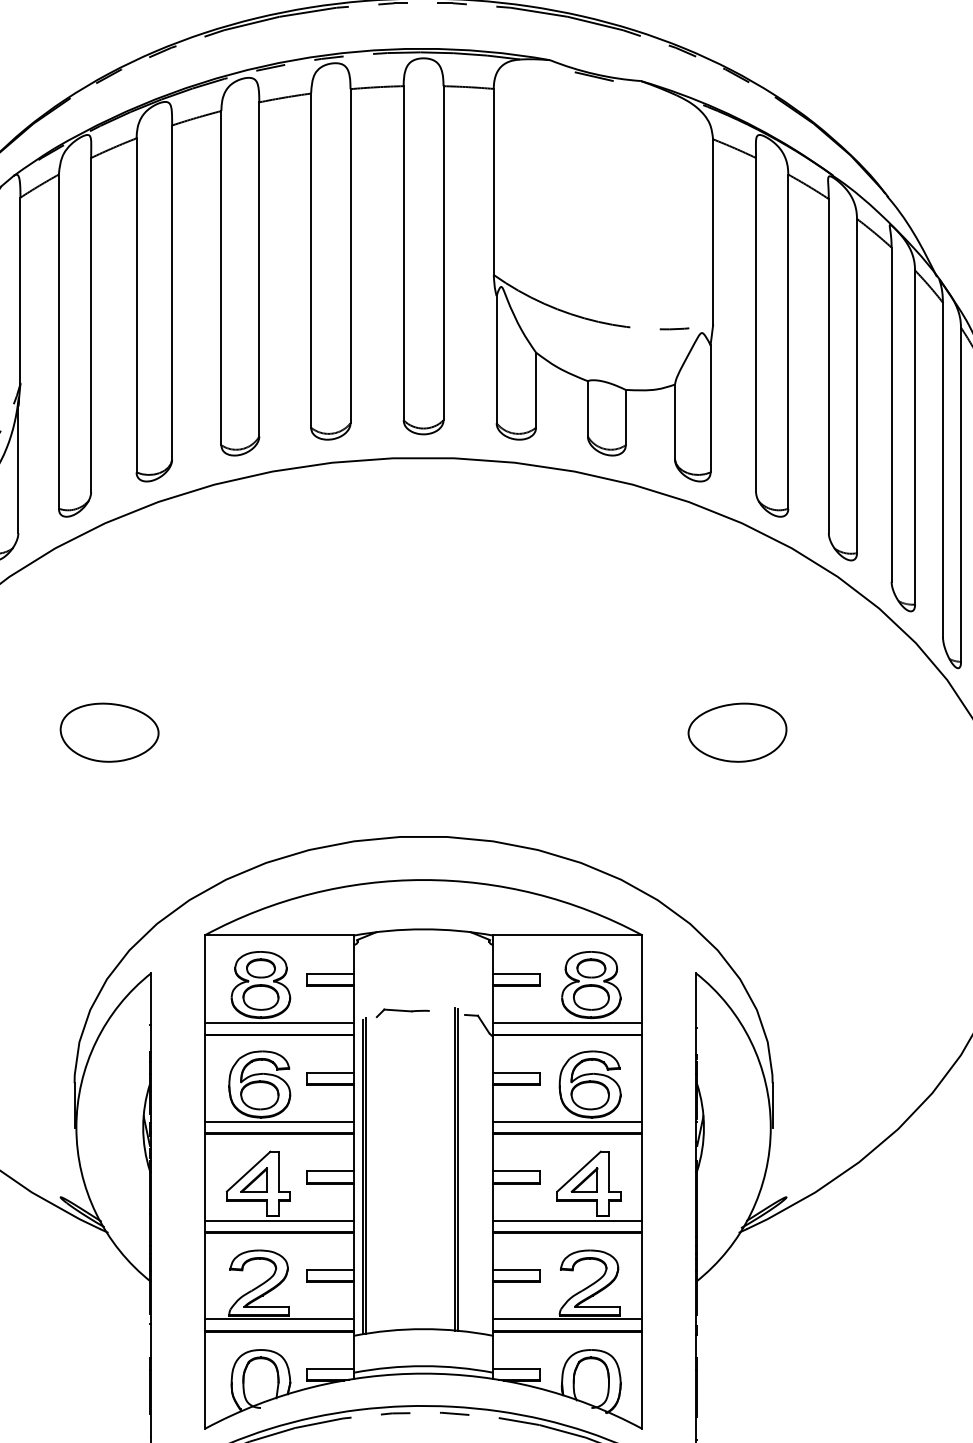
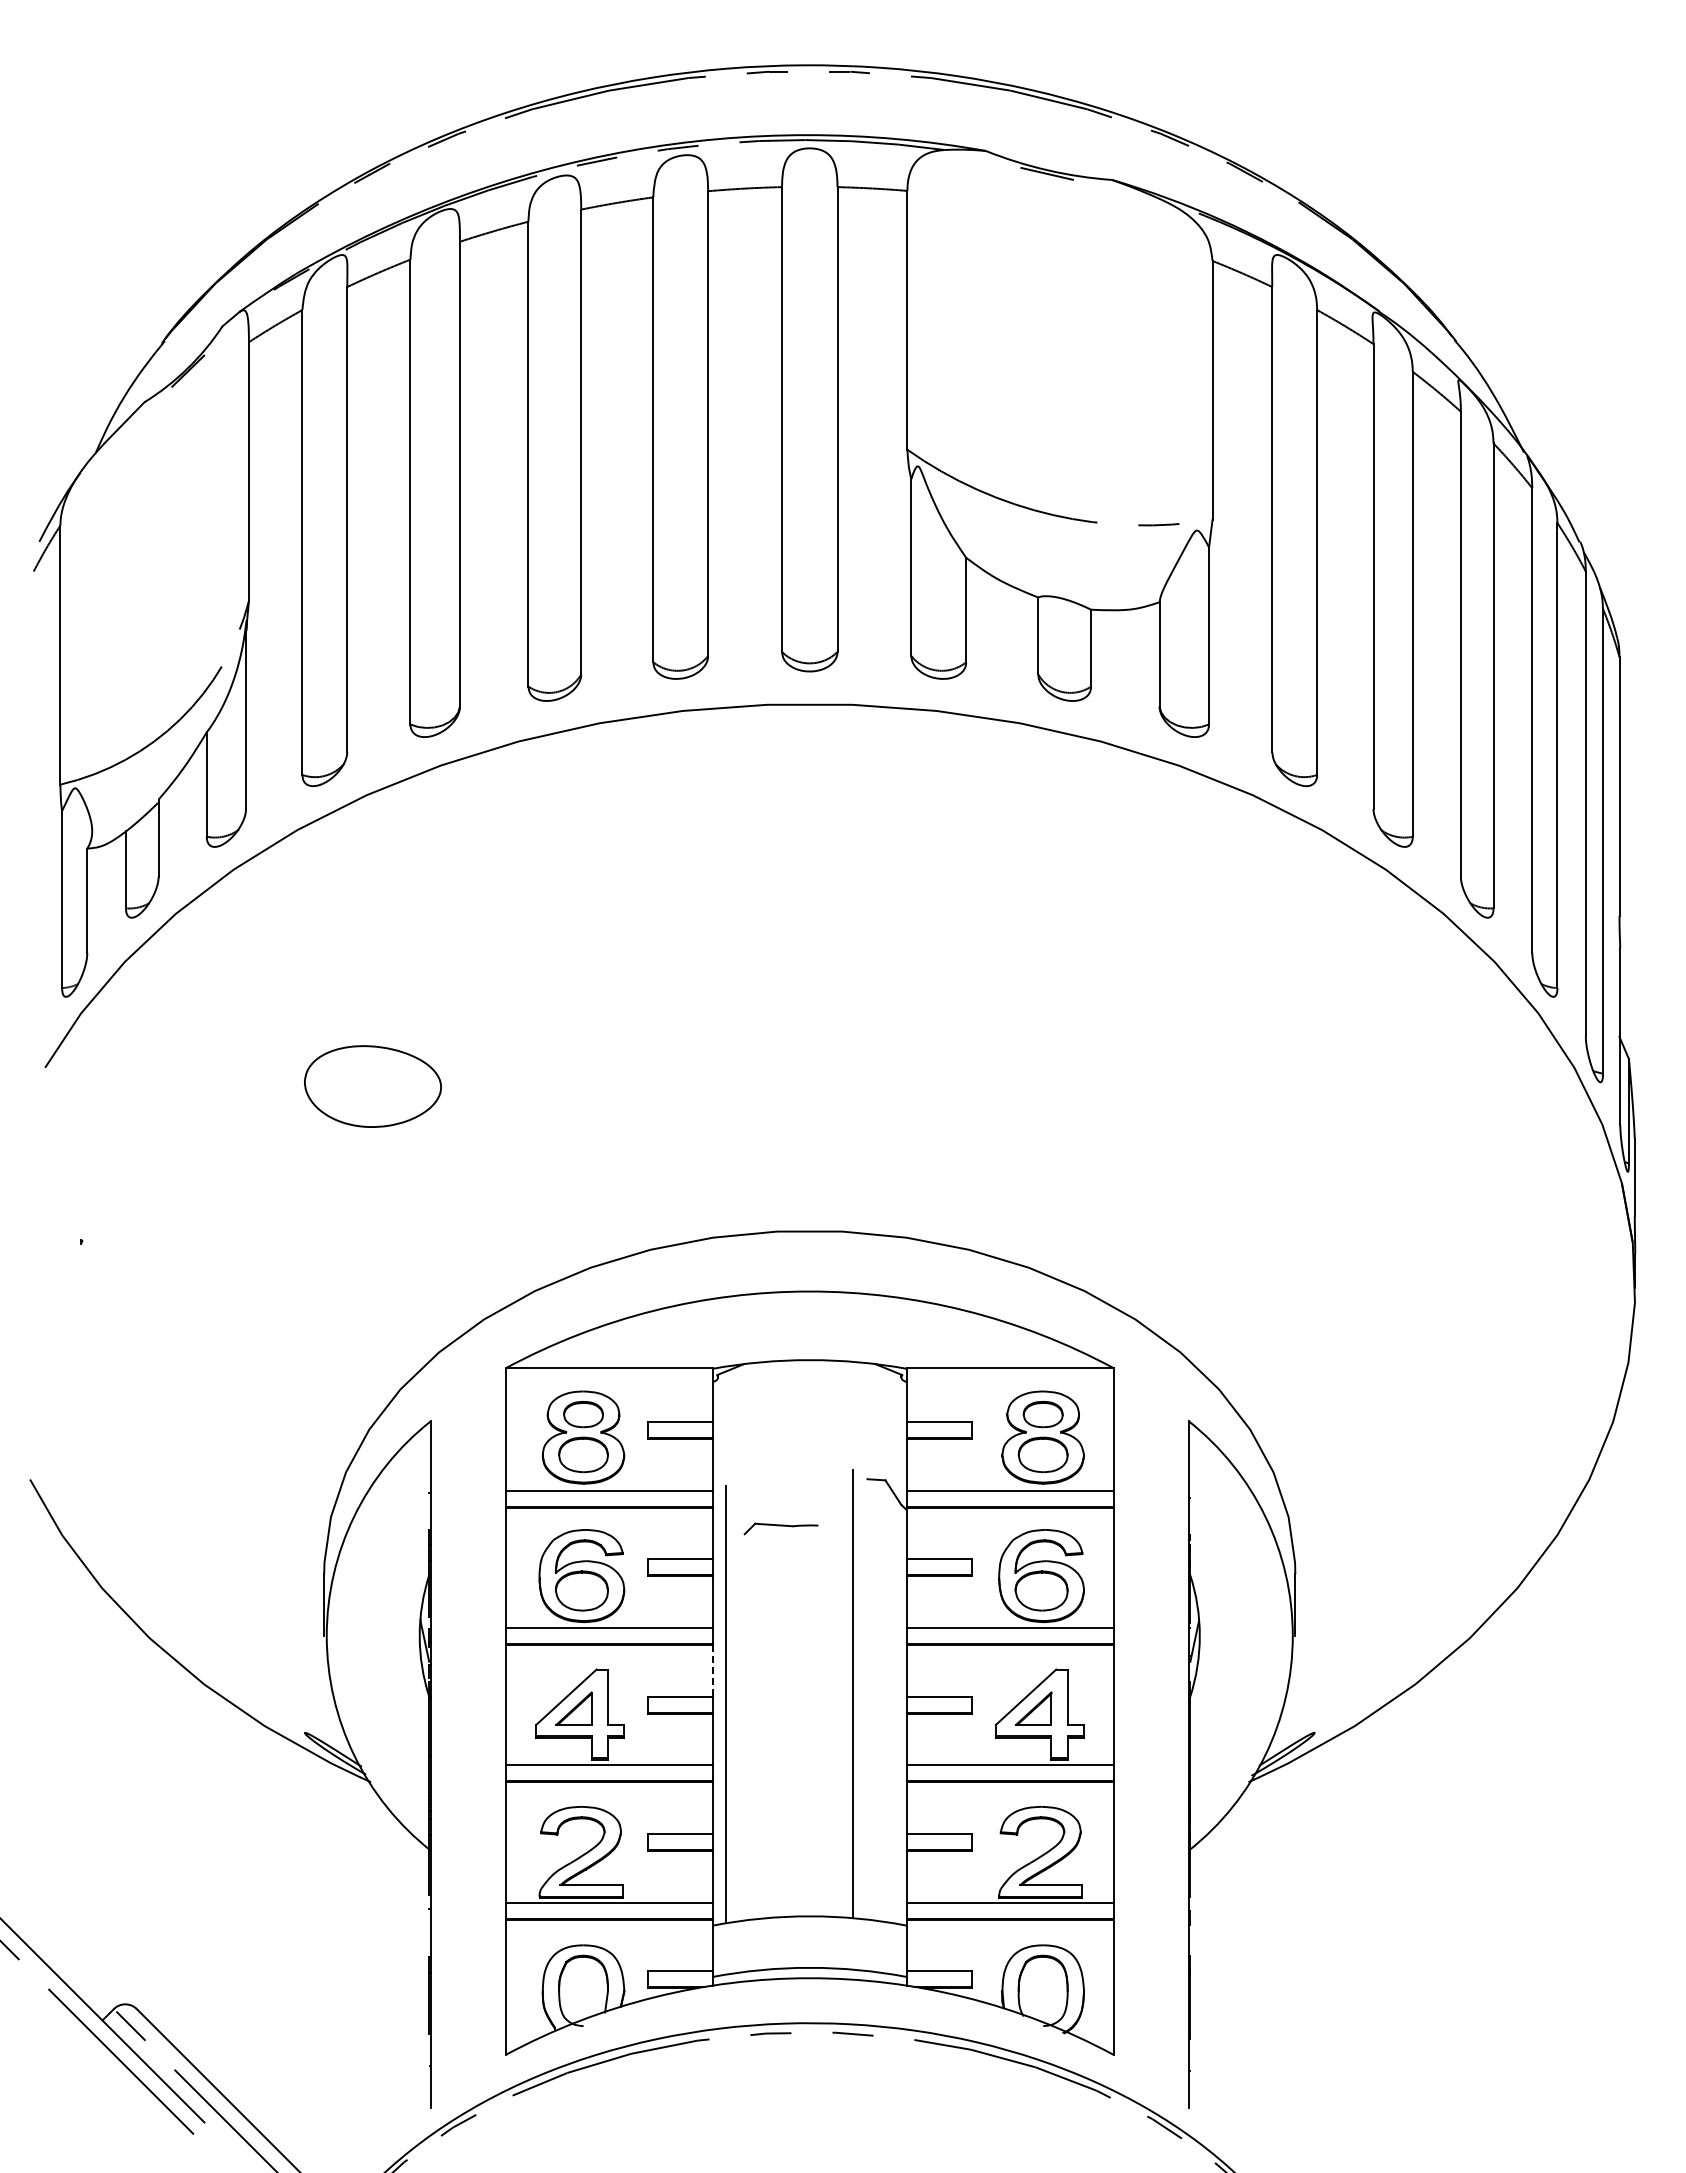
part: (737, 732) -> (1246, 1086), removed
part: (402, 1013) -> (780, 1528), moved
line: (353, 1152) -> (712, 1670), solid -> dashed
line: (457, 1169) -> (857, 1694), removed
line: (365, 1175) -> (729, 1702), removed

